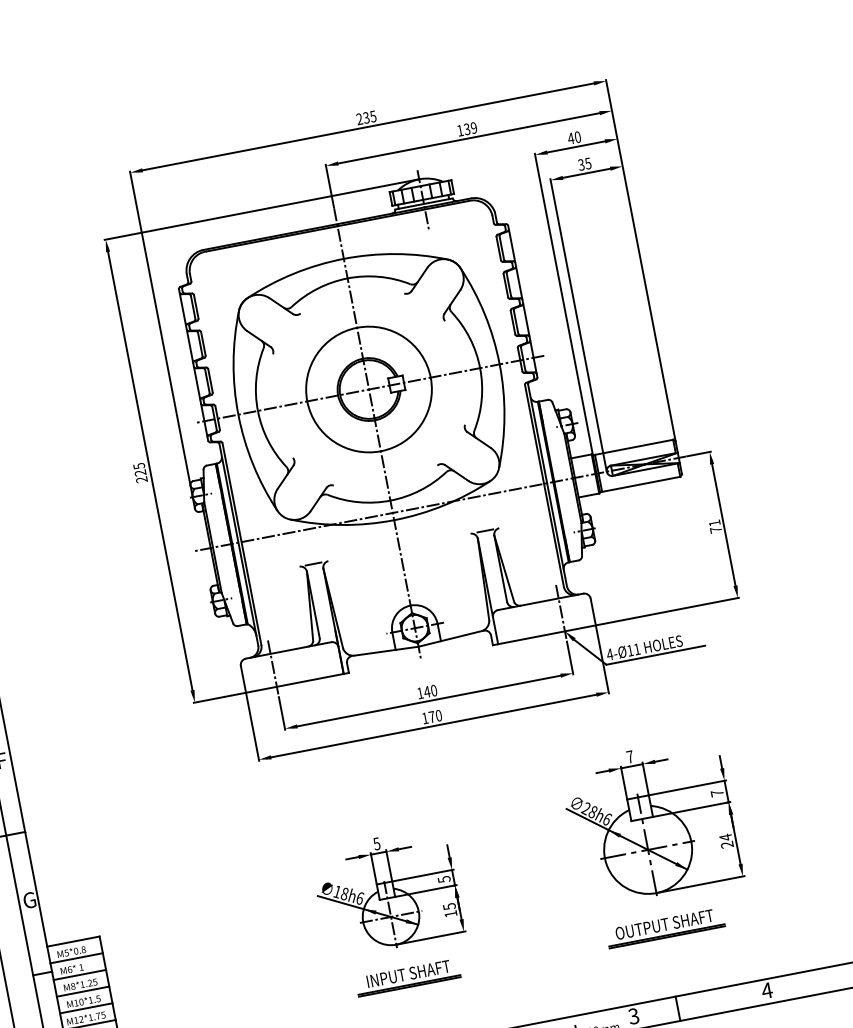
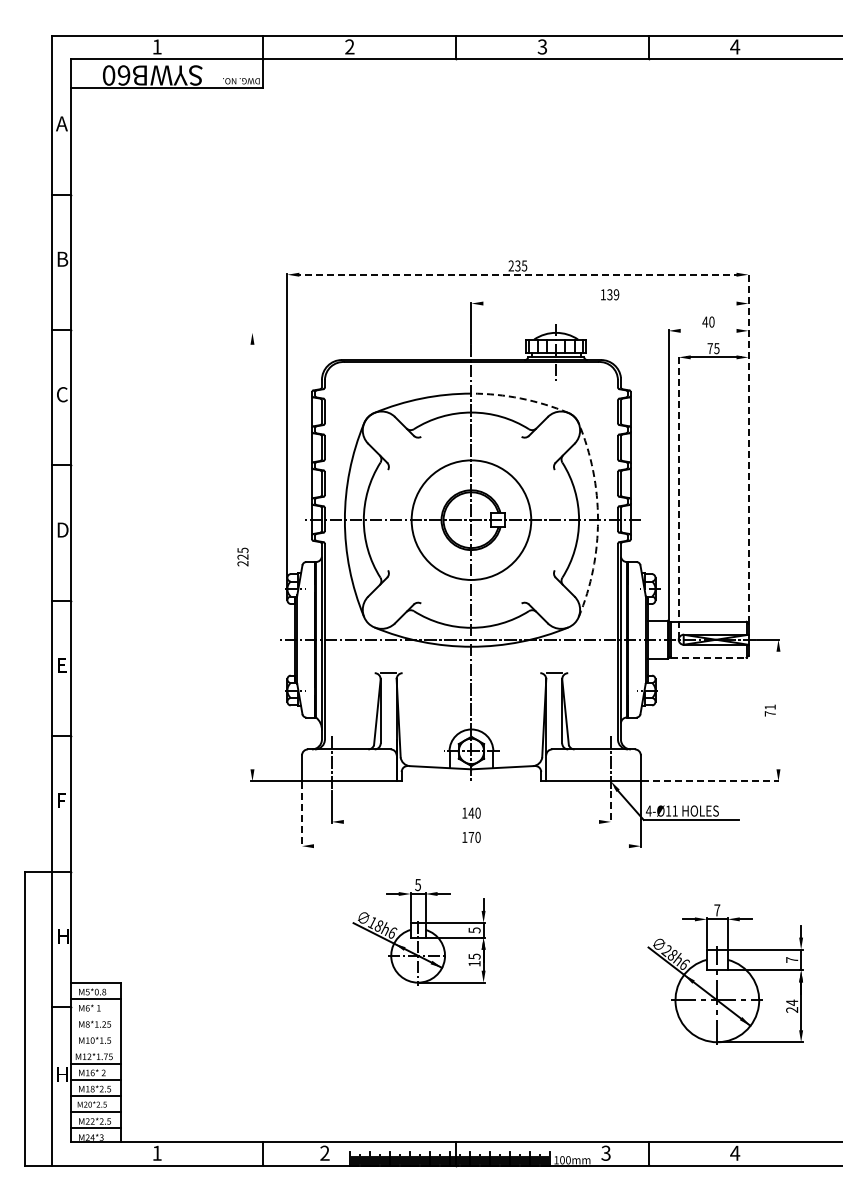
line: (367, 126) -> (517, 274), solid -> dashed
line: (468, 138) -> (609, 303), removed
line: (576, 146) -> (708, 330), removed
text: (580, 164) -> (709, 348), 35 -> 75
line: (261, 209) -> (403, 332), removed
arc: (395, 254) -> (520, 398), solid -> dashed
line: (640, 260) -> (748, 448), solid -> dashed
line: (578, 324) -> (678, 497), solid -> dashed
arc: (500, 364) -> (598, 520), solid -> dashed
line: (150, 470) -> (252, 556), removed
line: (641, 484) -> (708, 657), solid -> dashed
line: (723, 524) -> (778, 710), removed
line: (667, 611) -> (710, 781), solid -> dashed
line: (569, 658) -> (610, 807), solid -> dashed
line: (427, 700) -> (470, 821), removed
line: (433, 726) -> (471, 846), removed
line: (253, 727) -> (302, 815), solid -> dashed
part: (651, 821) -> (725, 974), moved
part: (386, 892) -> (418, 932), moved
text: (29, 899) -> (62, 935), G -> H
part: (665, 928) -> (651, 1076), removed
line: (79, 974) -> (95, 1014), removed
part: (407, 977) -> (401, 1076), removed
line: (82, 992) -> (95, 1031), removed
line: (85, 1008) -> (95, 1047), removed

